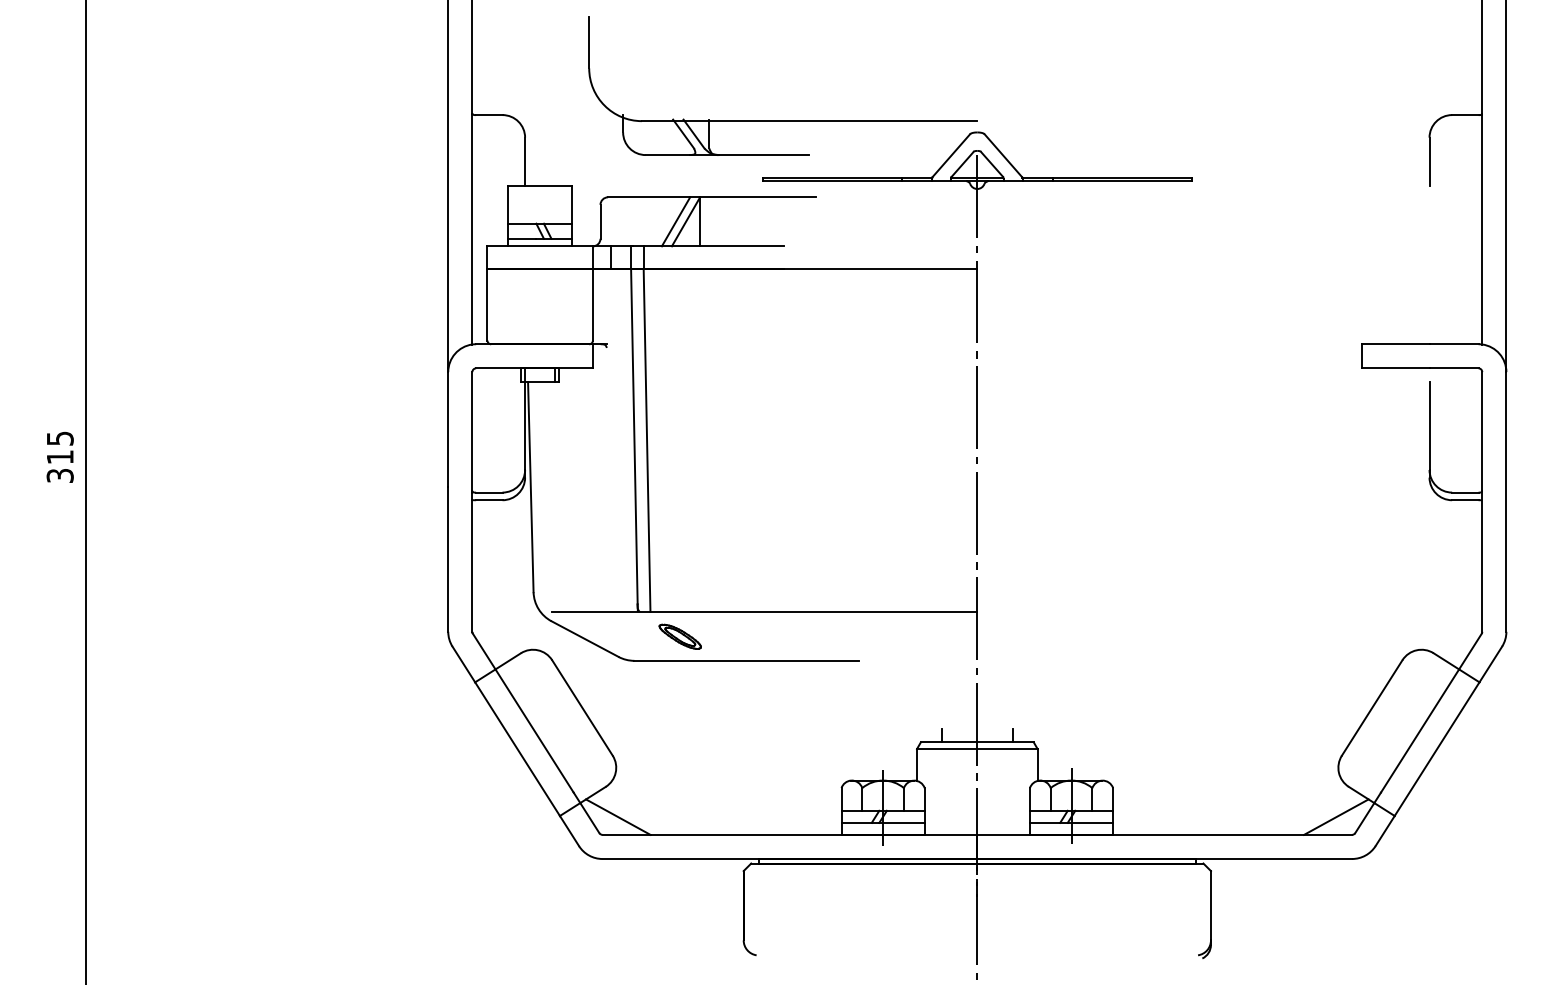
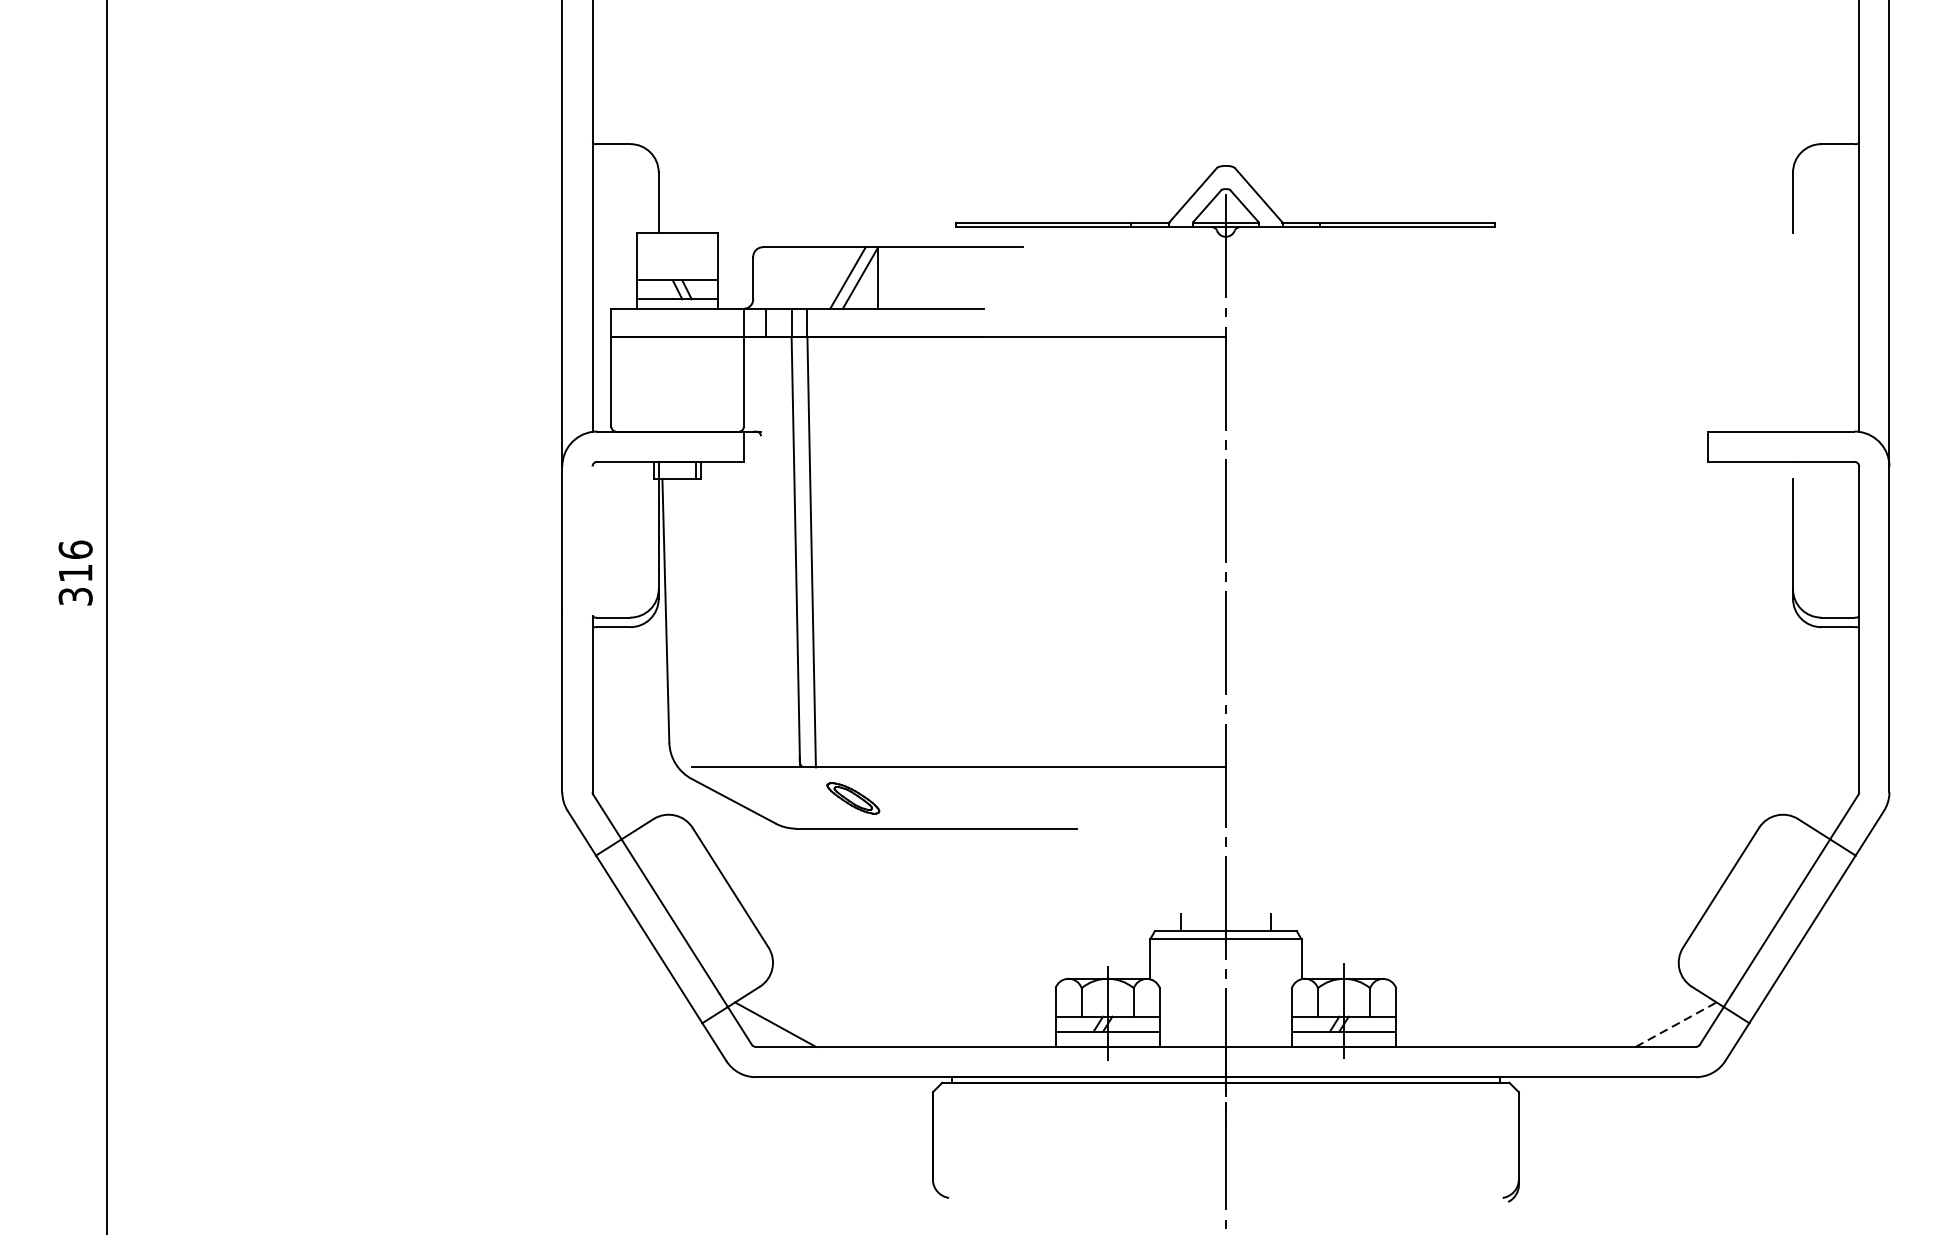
part: (782, 120) -> (981, 150), removed
line: (472, 431) -> (592, 540), removed
text: (59, 438) -> (74, 549), 315 -> 316
line: (1336, 817) -> (1676, 1025), solid -> dashed

